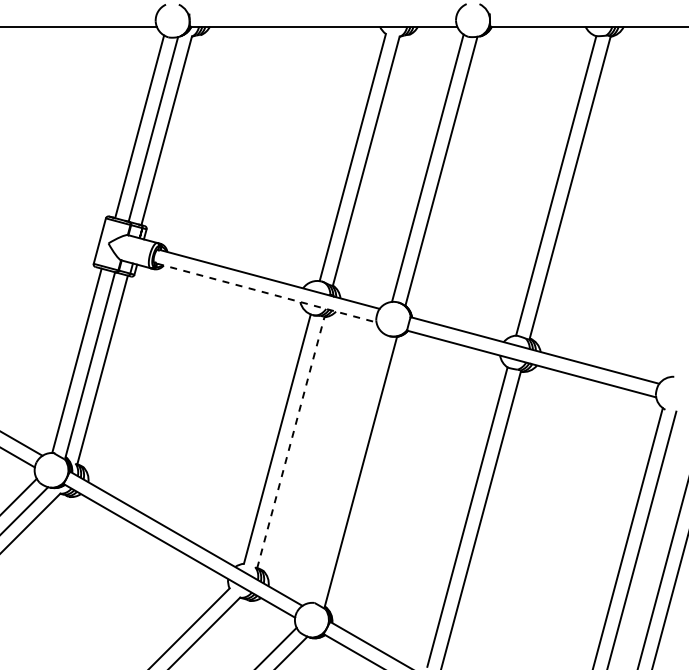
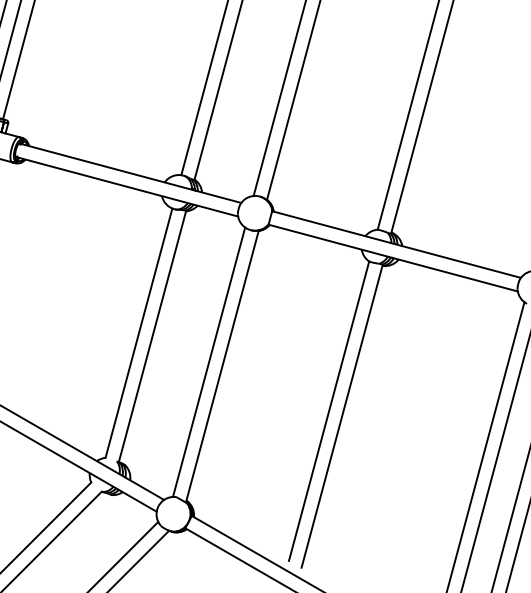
line: (266, 293) -> (128, 187), dashed -> solid
line: (290, 442) -> (152, 336), dashed -> solid
line: (347, 467) -> (209, 361), added

